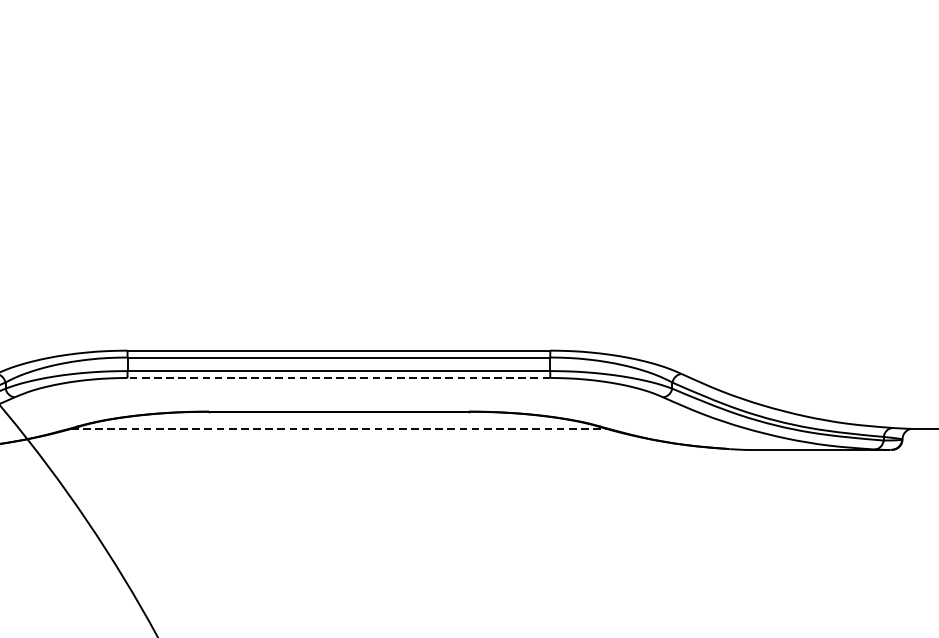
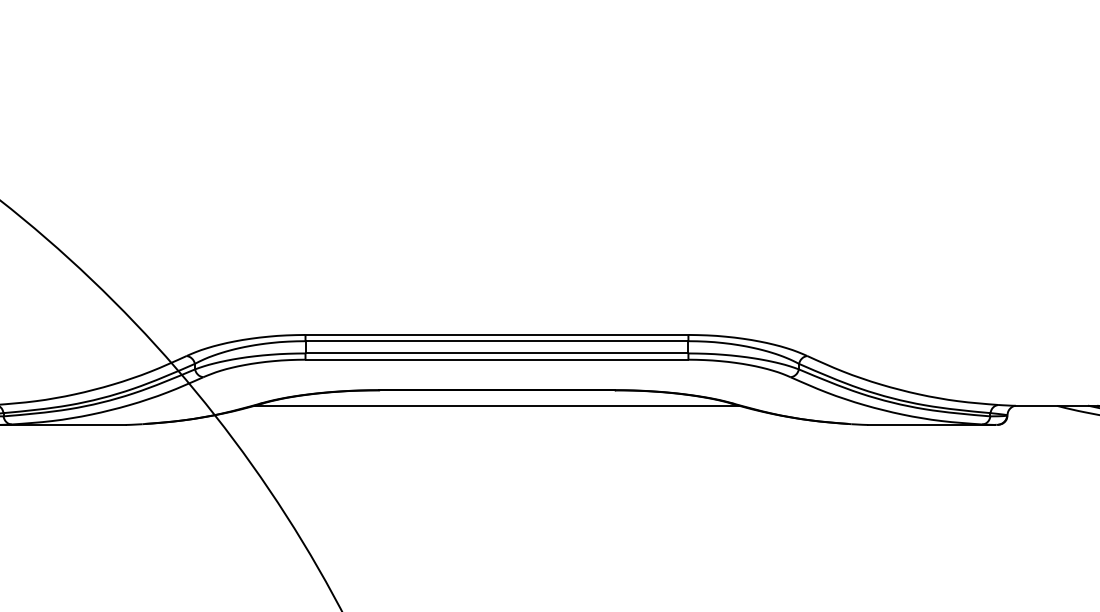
line: (338, 377) -> (496, 359), dashed -> solid
line: (338, 428) -> (496, 405), dashed -> solid

